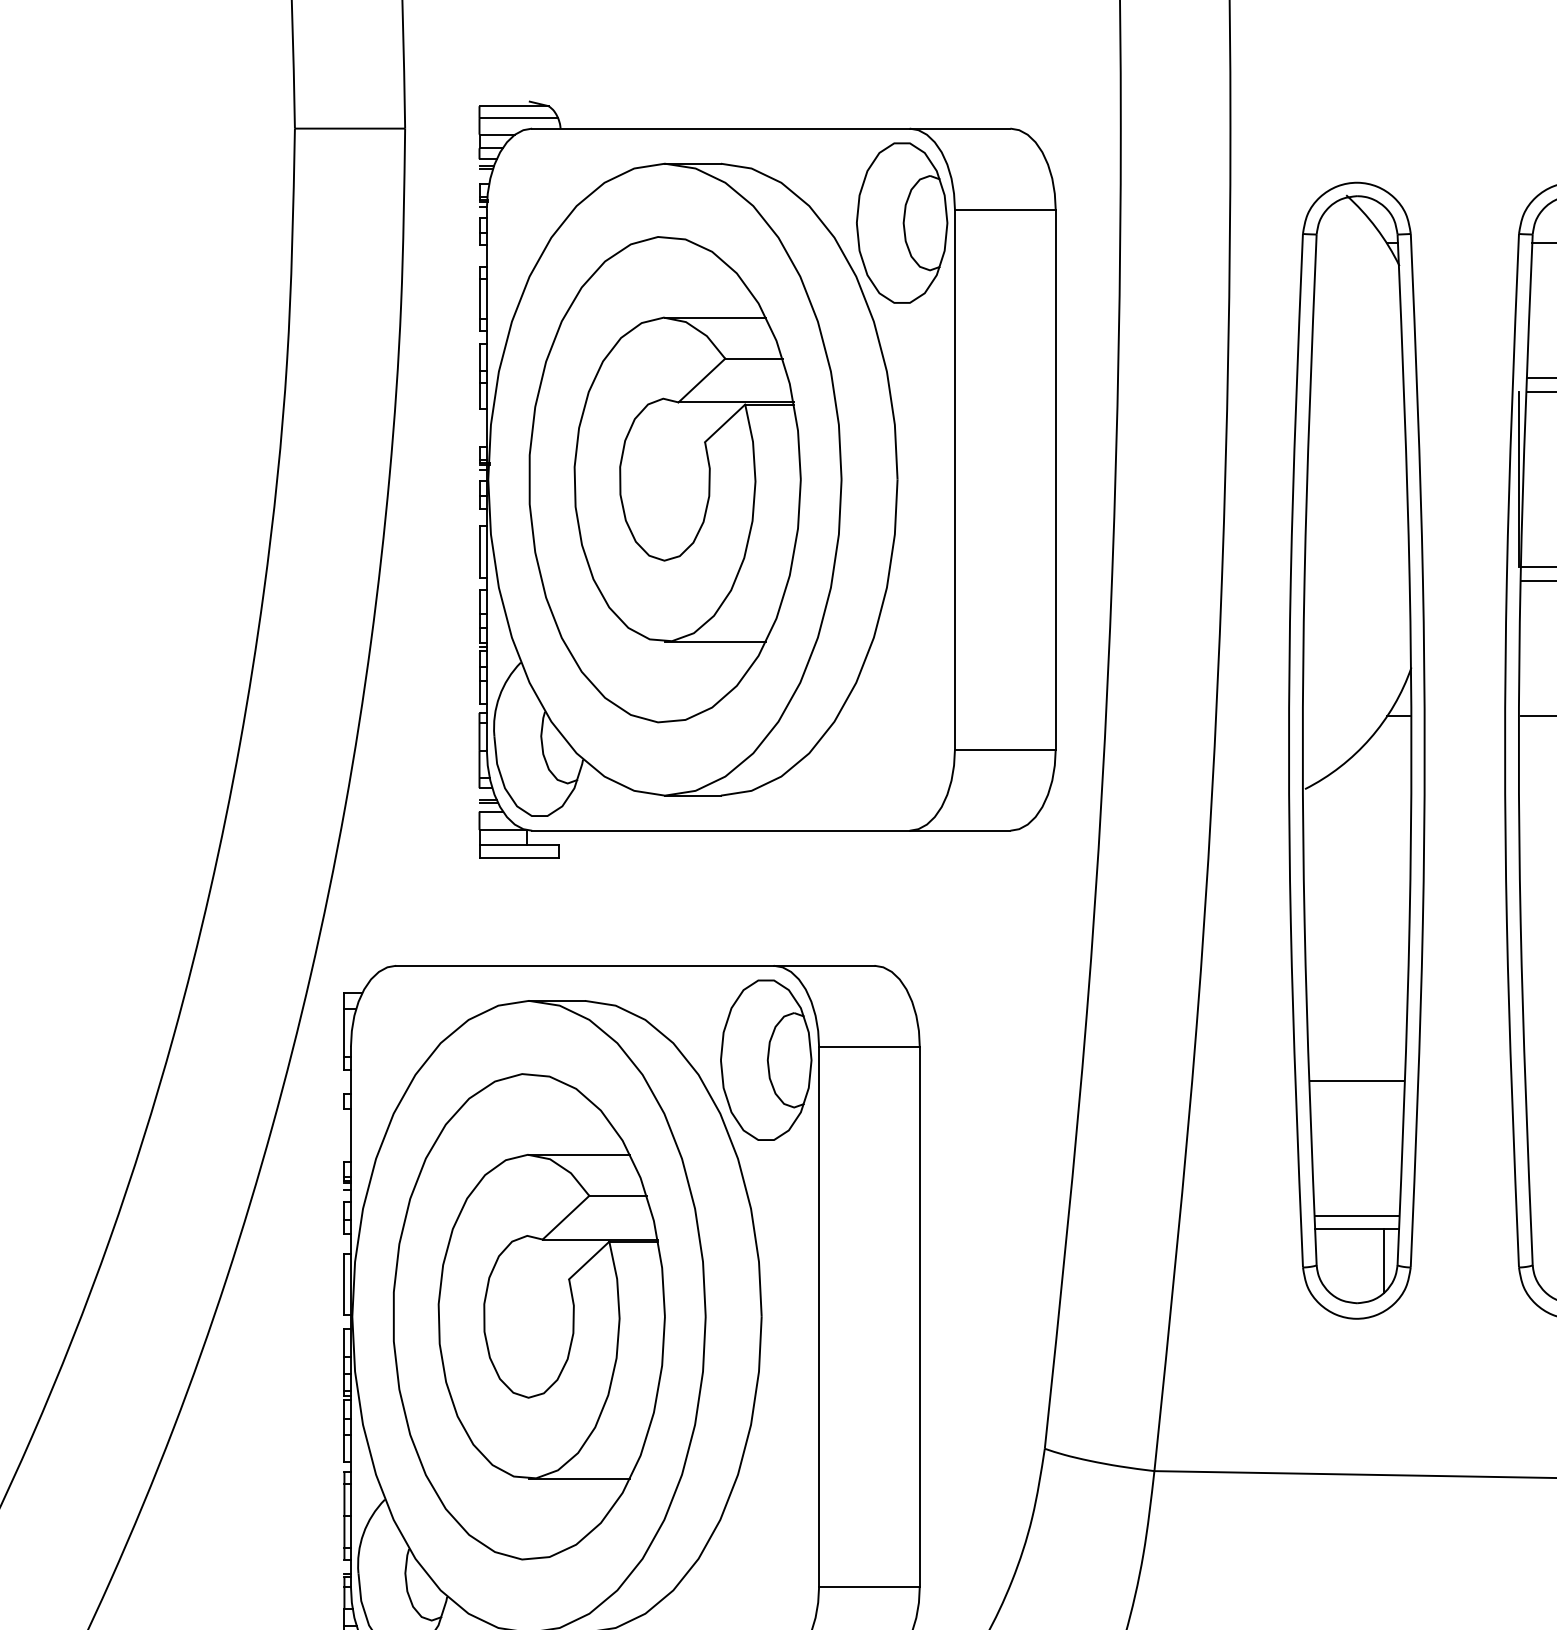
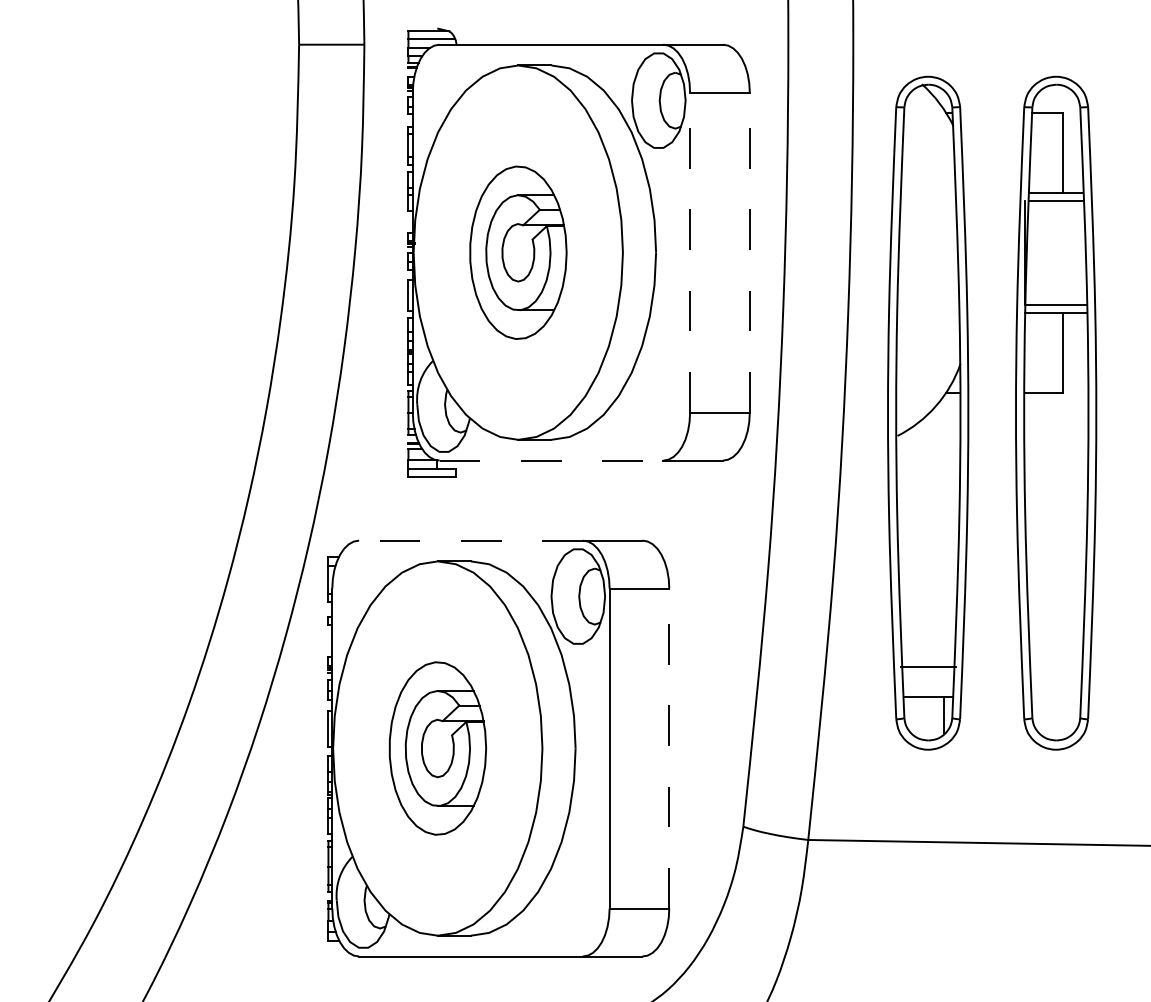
part: (665, 479) -> (518, 252), size x0.6
line: (955, 479) -> (690, 252), solid -> dashed
line: (1055, 479) -> (749, 252), solid -> dashed
line: (720, 830) -> (551, 460), solid -> dashed
line: (584, 965) -> (470, 540), solid -> dashed
line: (1357, 1080) -> (928, 666), moved
line: (1357, 1215) -> (928, 688), removed
part: (528, 1316) -> (437, 748), size x0.6
line: (920, 1316) -> (669, 748), solid -> dashed

